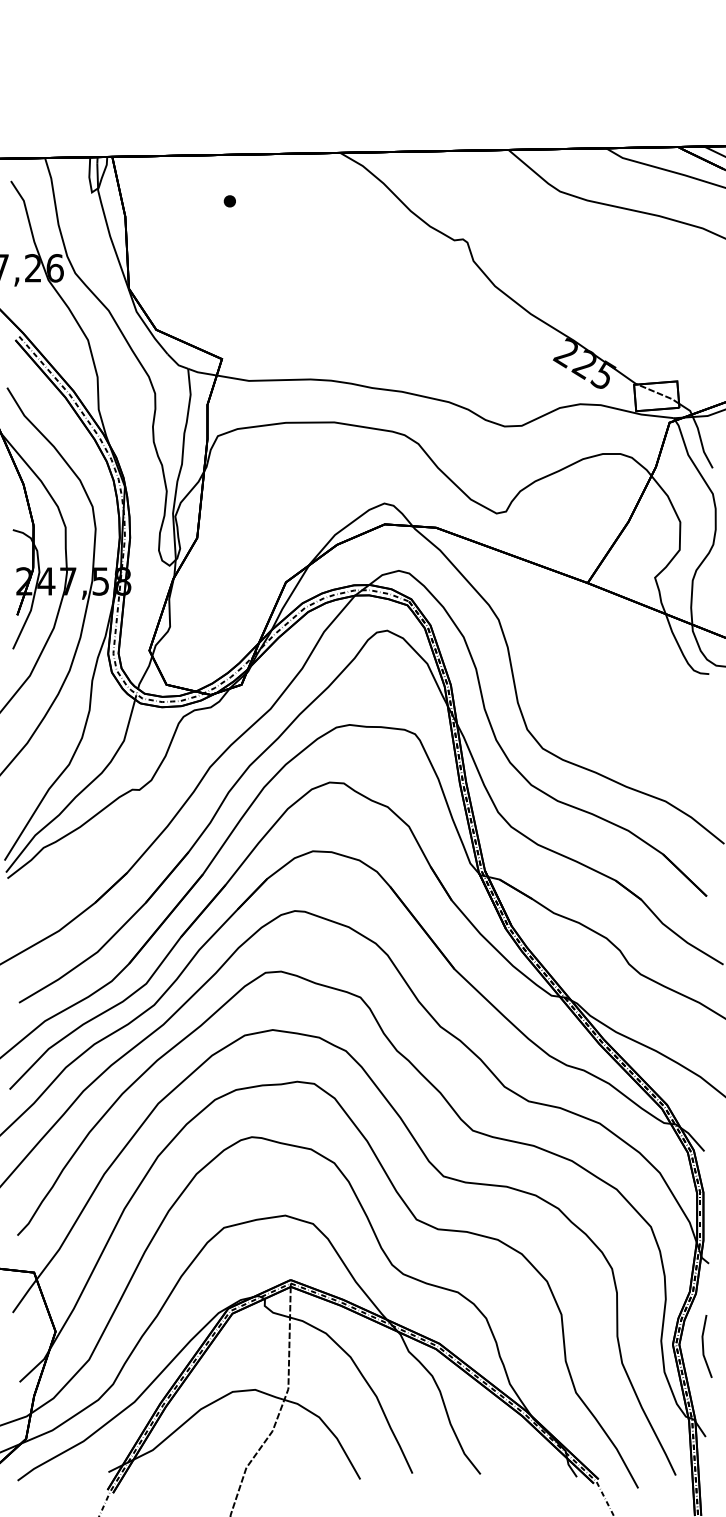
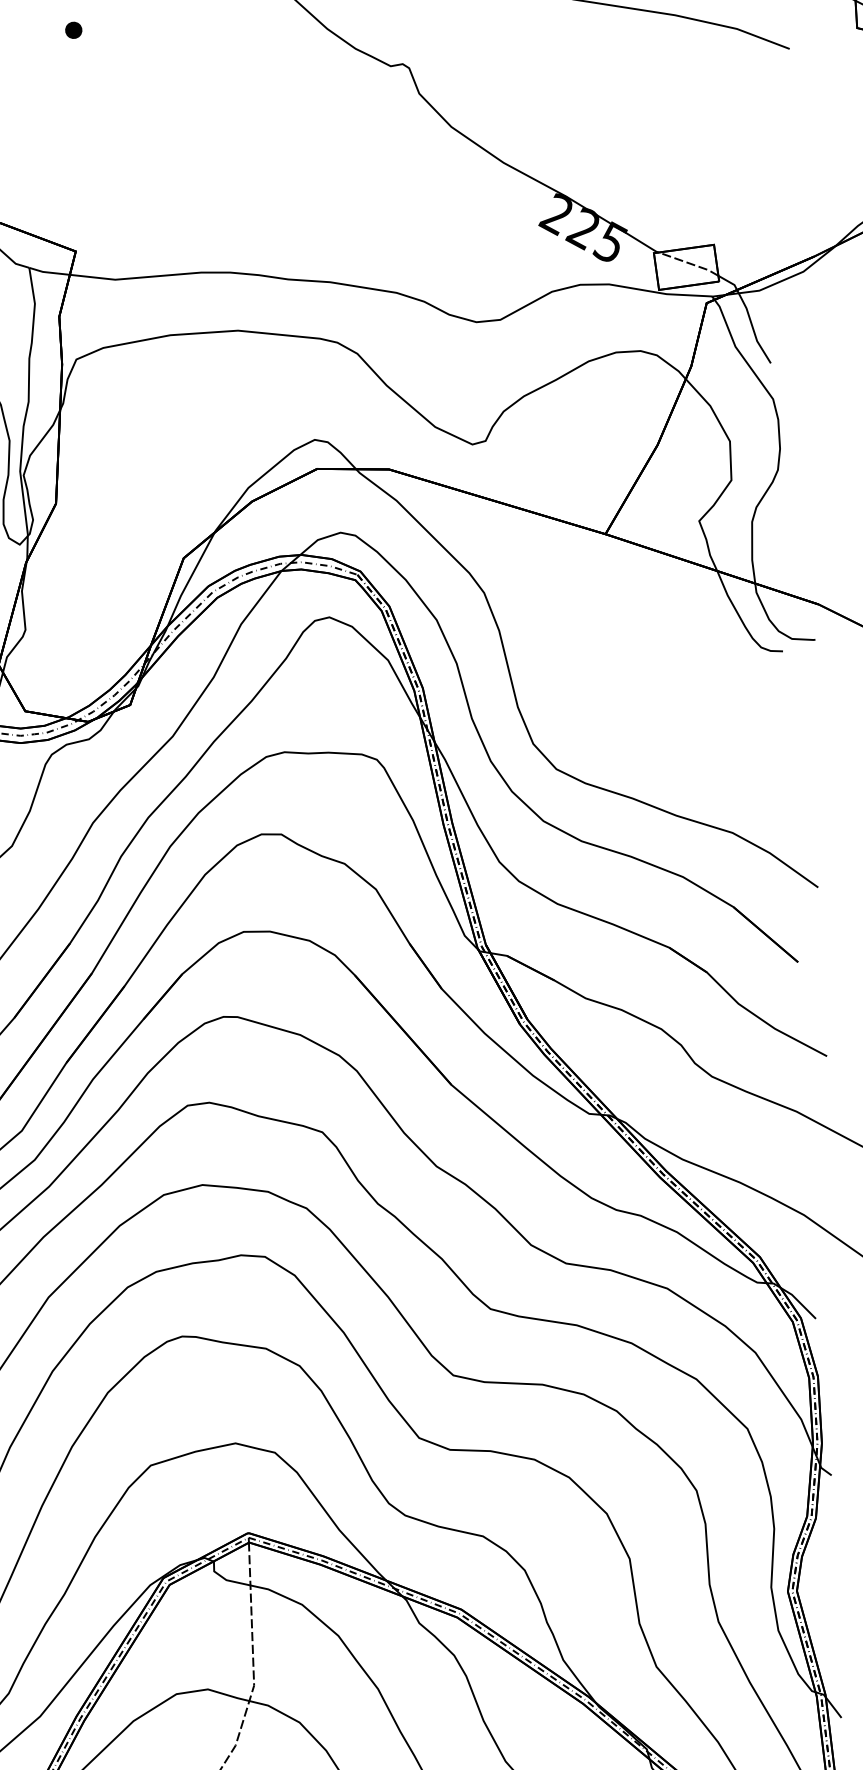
line: (703, 1346) -> (830, 1591), removed

